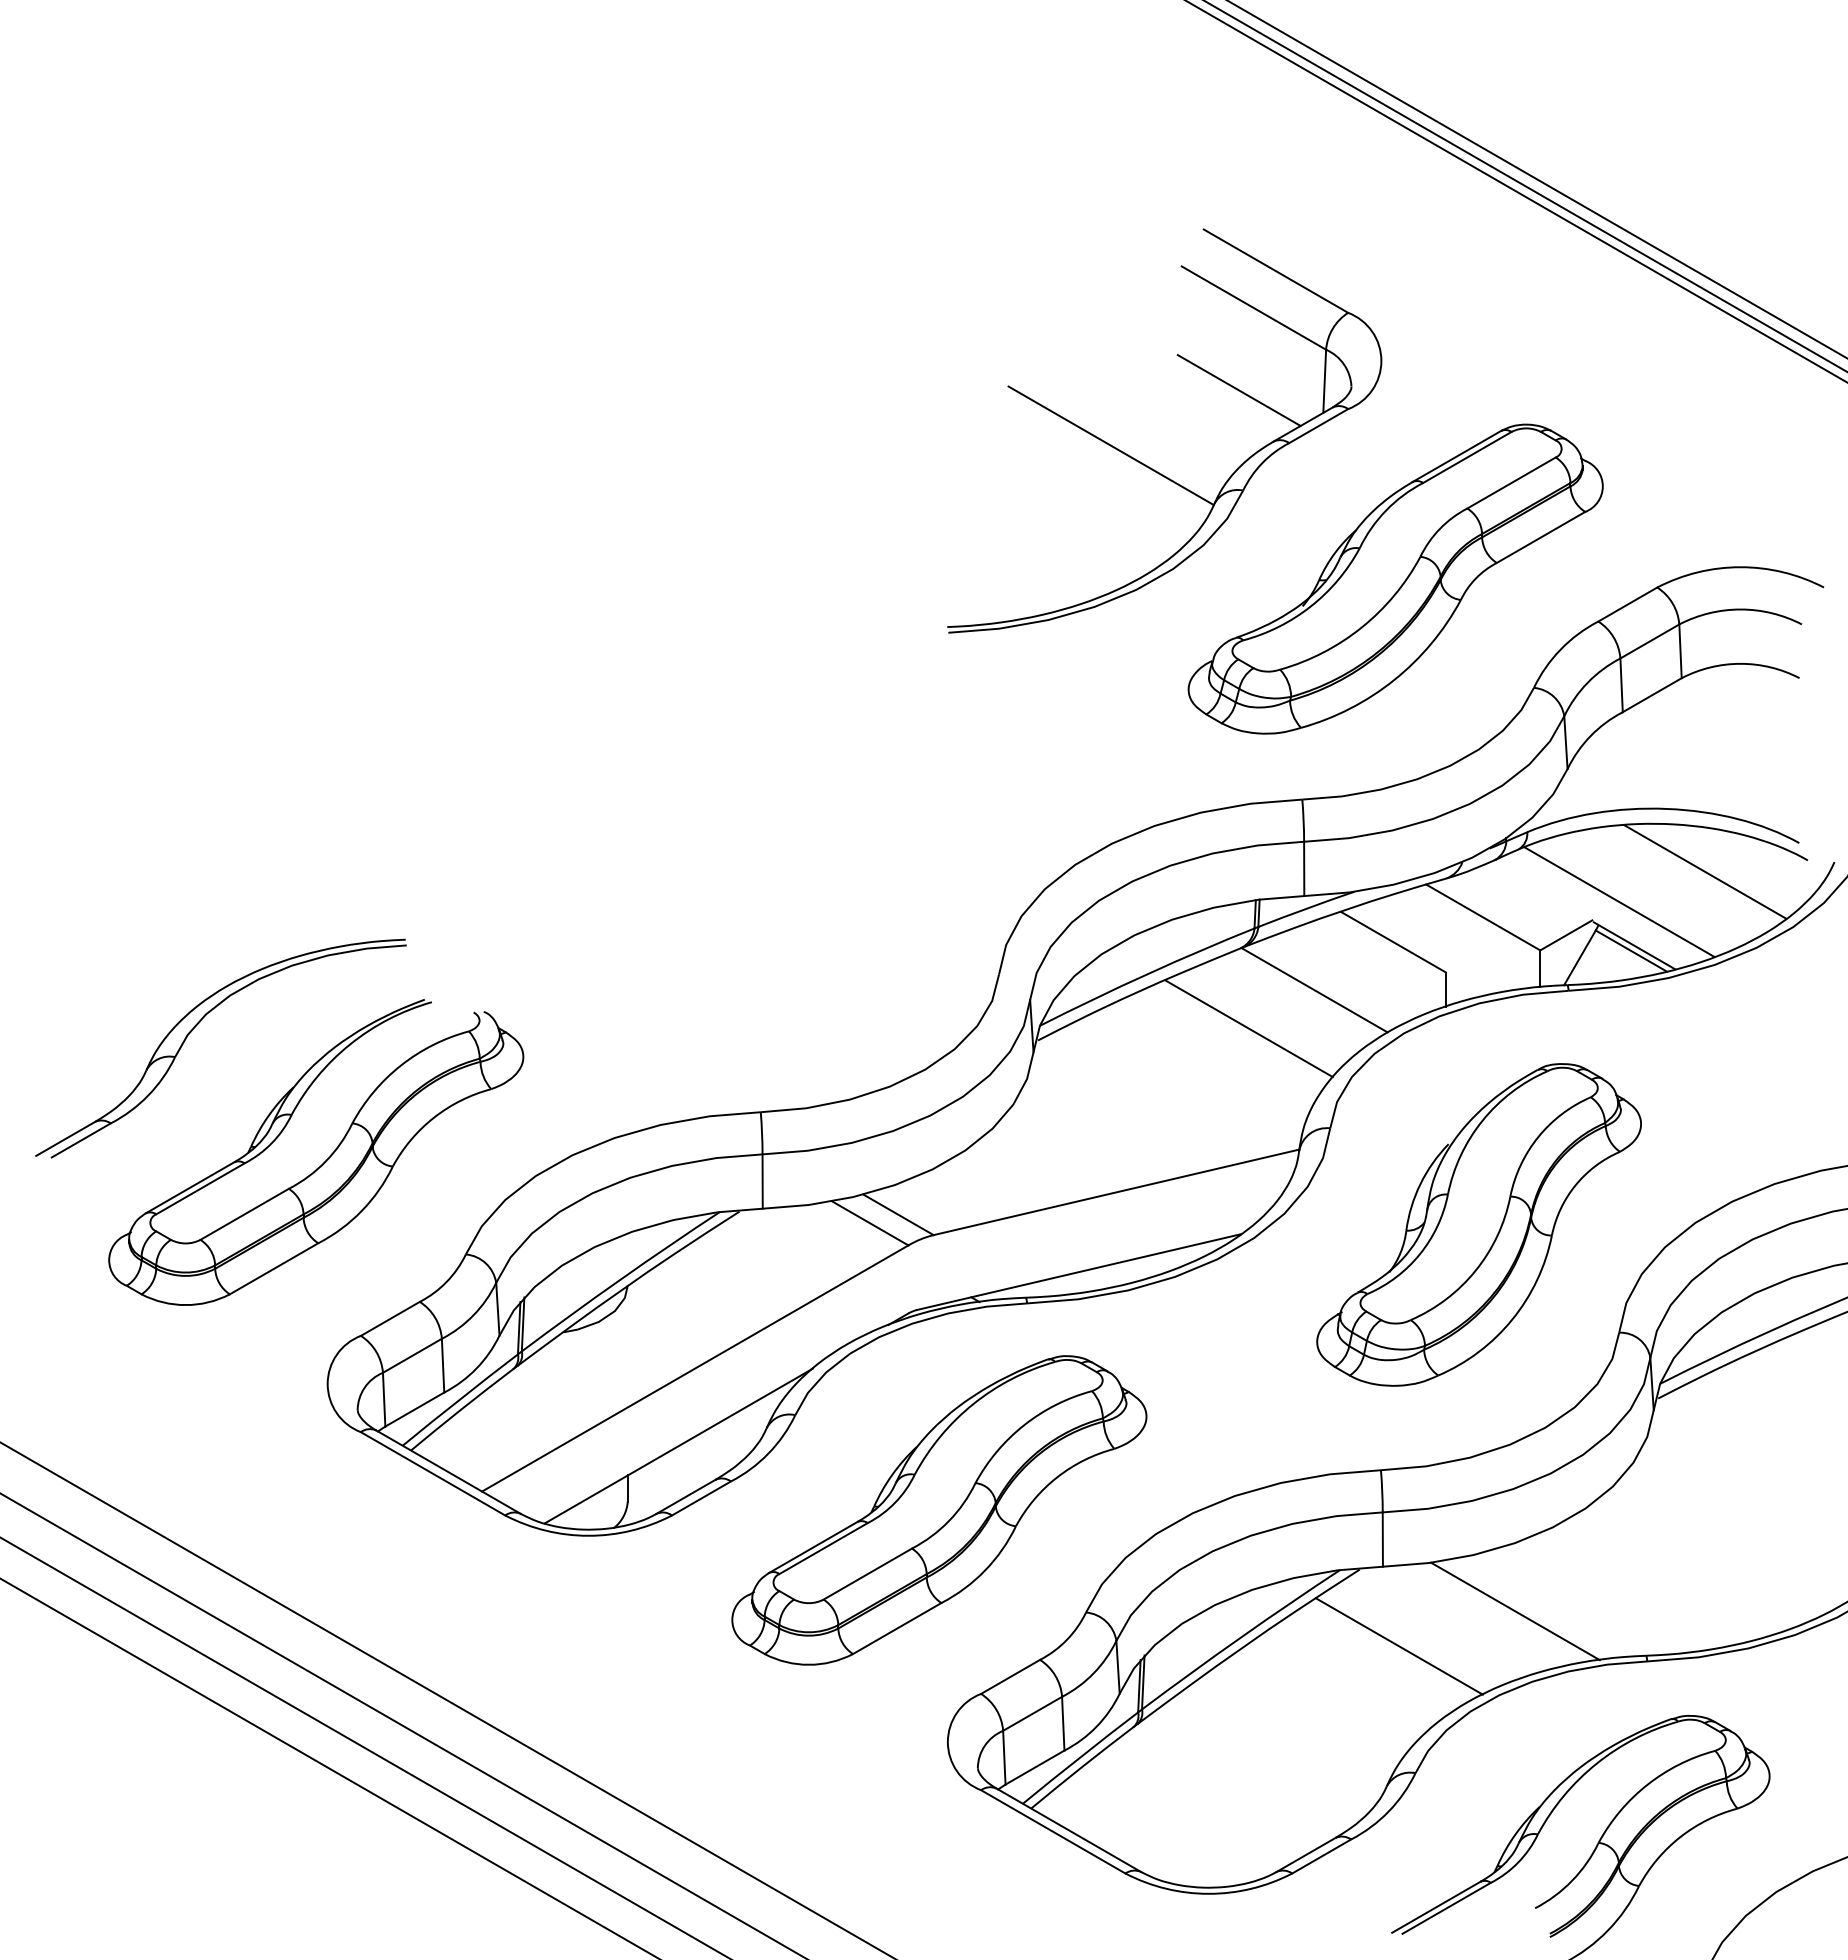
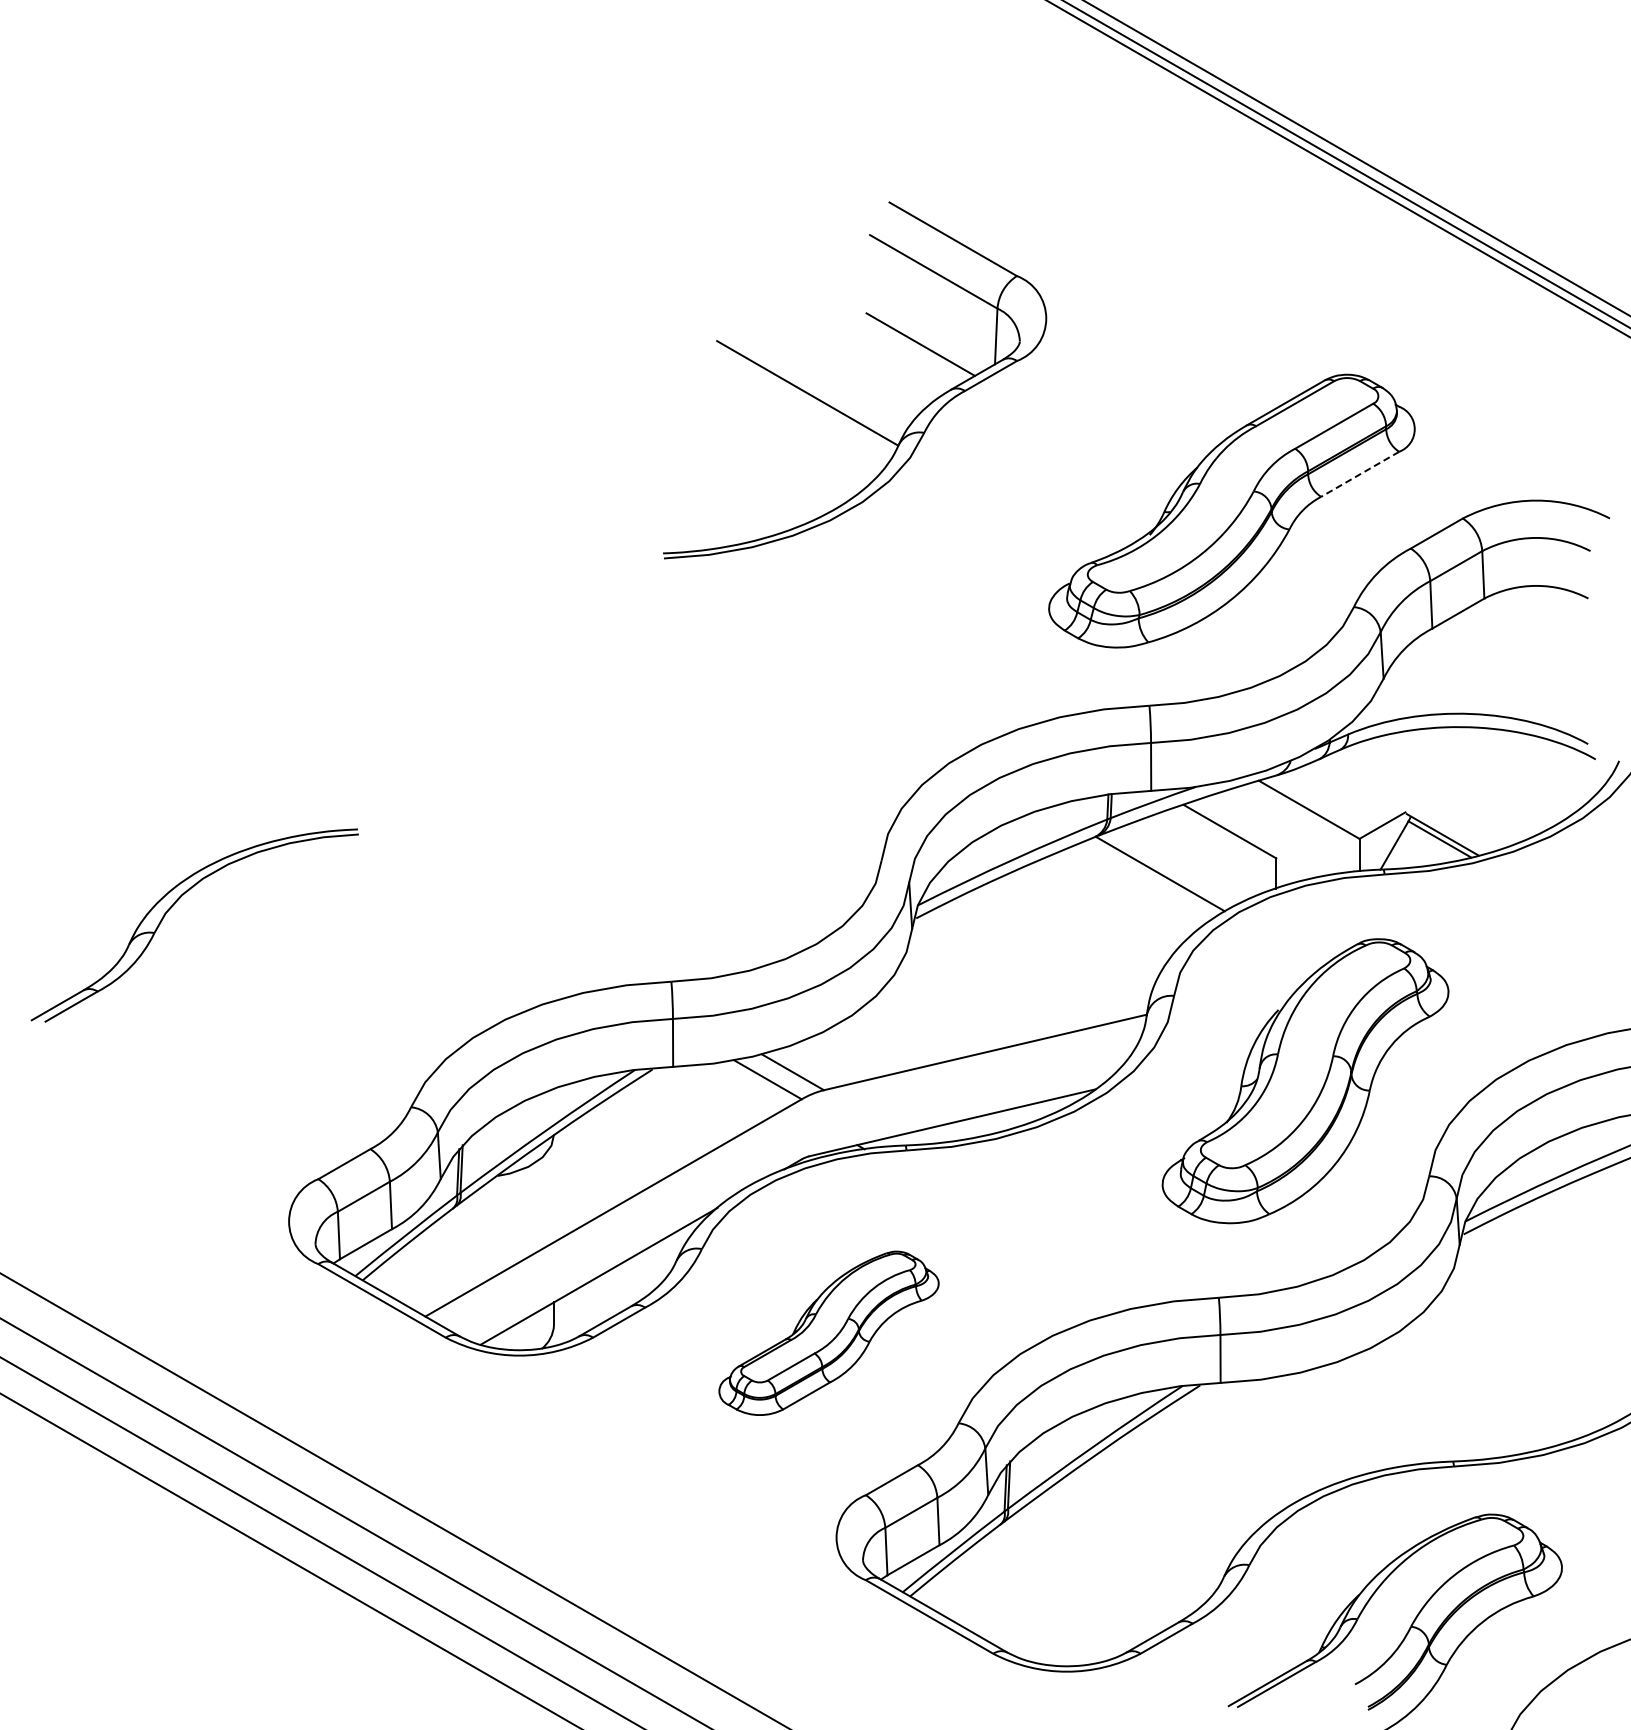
part: (1143, 462) -> (836, 408), moved
line: (1540, 537) -> (1359, 474), solid -> dashed
line: (1704, 871) -> (1504, 769), removed
line: (1619, 901) -> (1429, 795), removed
line: (1249, 1028) -> (1102, 907), removed
part: (324, 1160) -> (286, 1024), removed
part: (938, 1510) -> (828, 1333), size x0.6
line: (1515, 1611) -> (1337, 1422), removed
line: (1398, 1645) -> (1234, 1452), removed

